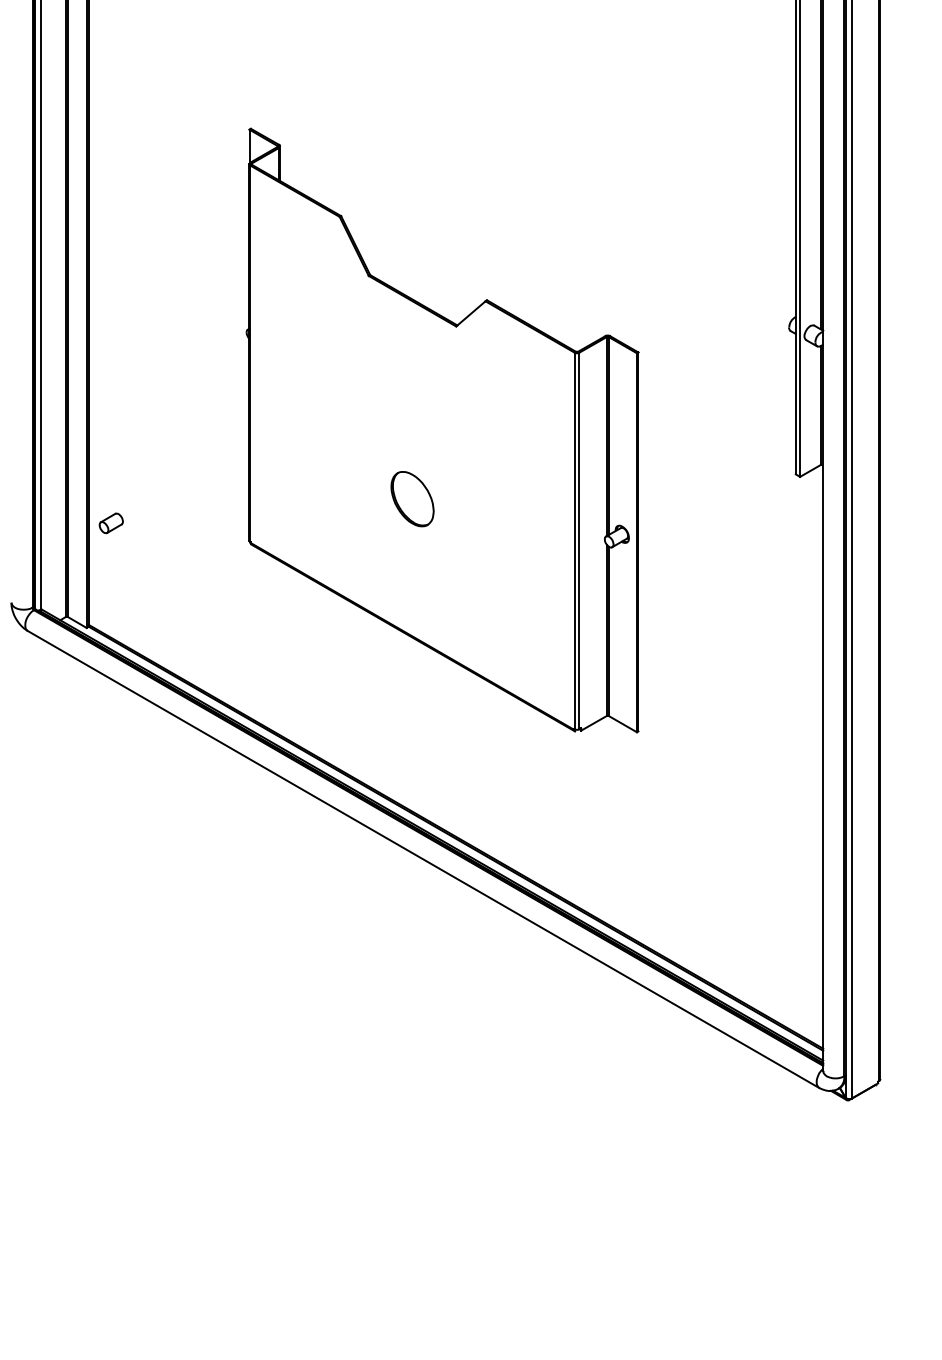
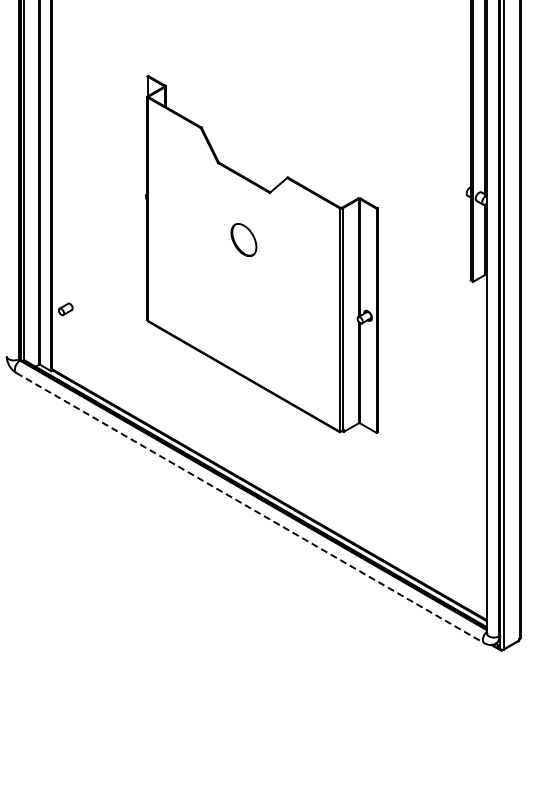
part: (411, 498) -> (243, 239), moved
line: (423, 860) -> (250, 508), solid -> dashed

